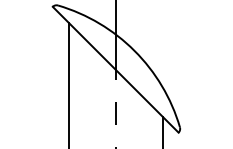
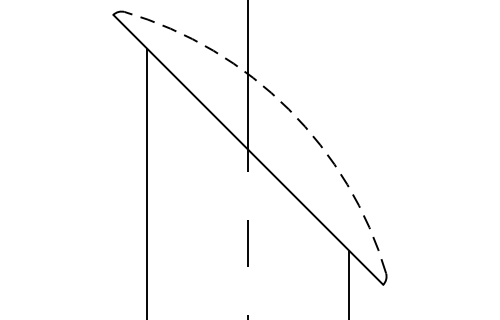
arc: (134, 50) -> (288, 108), solid -> dashed

